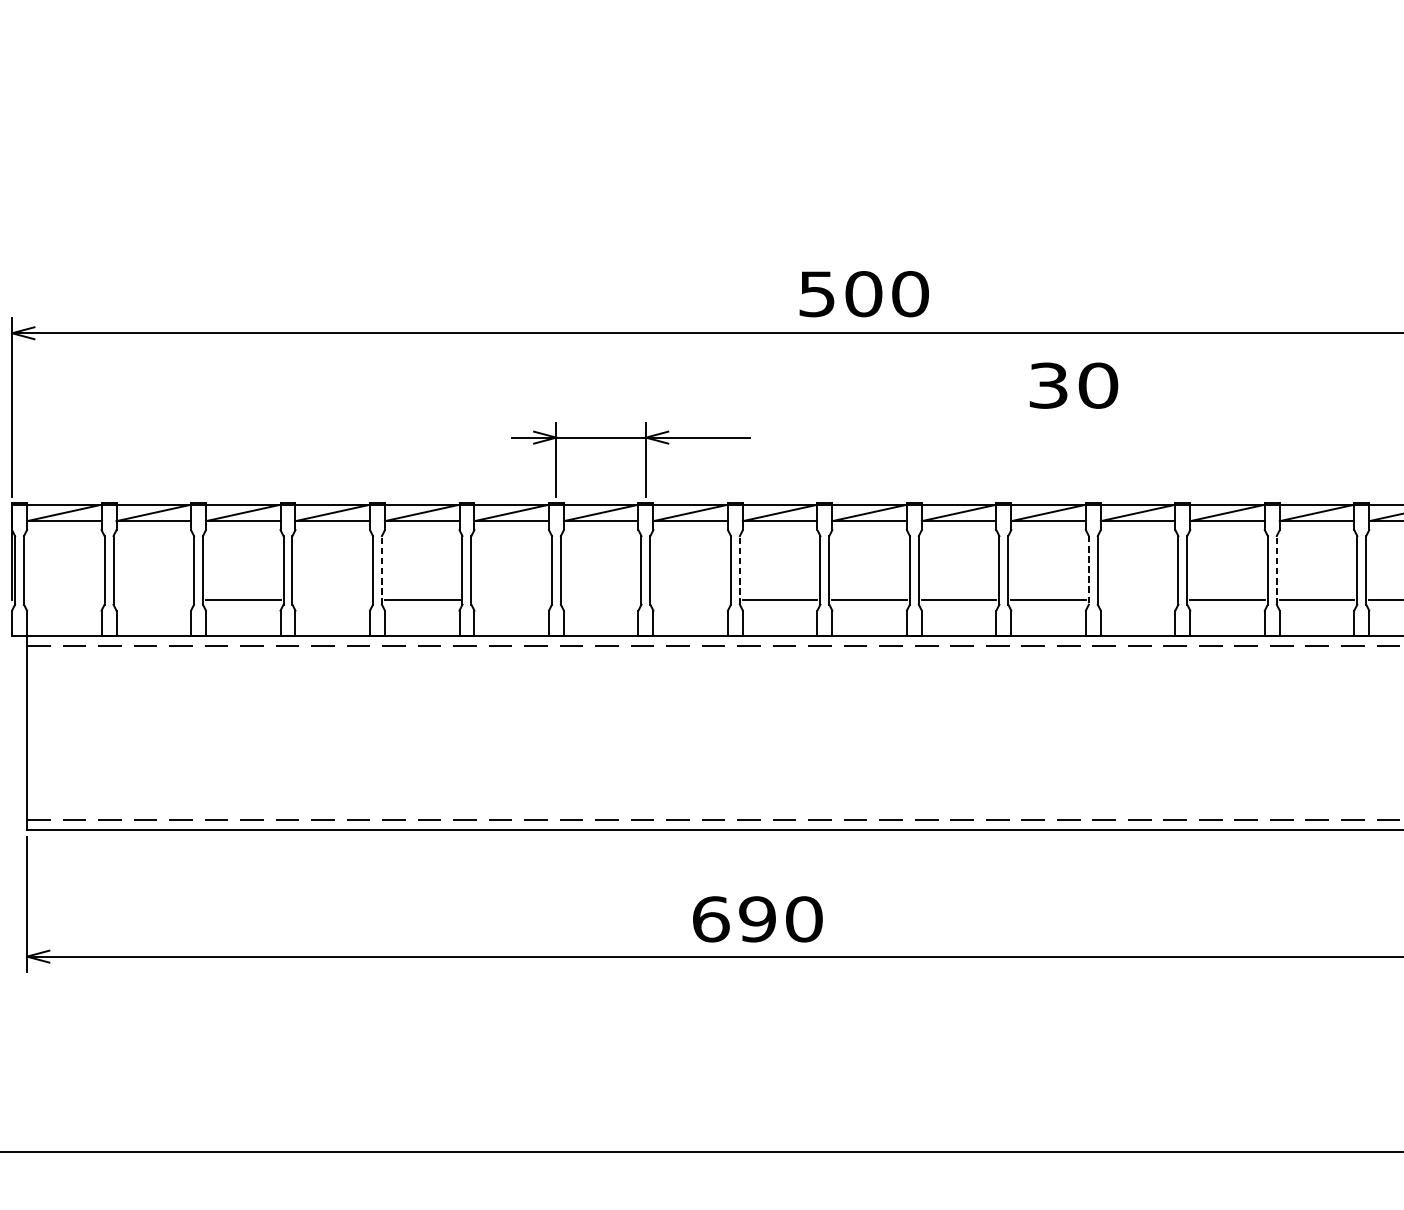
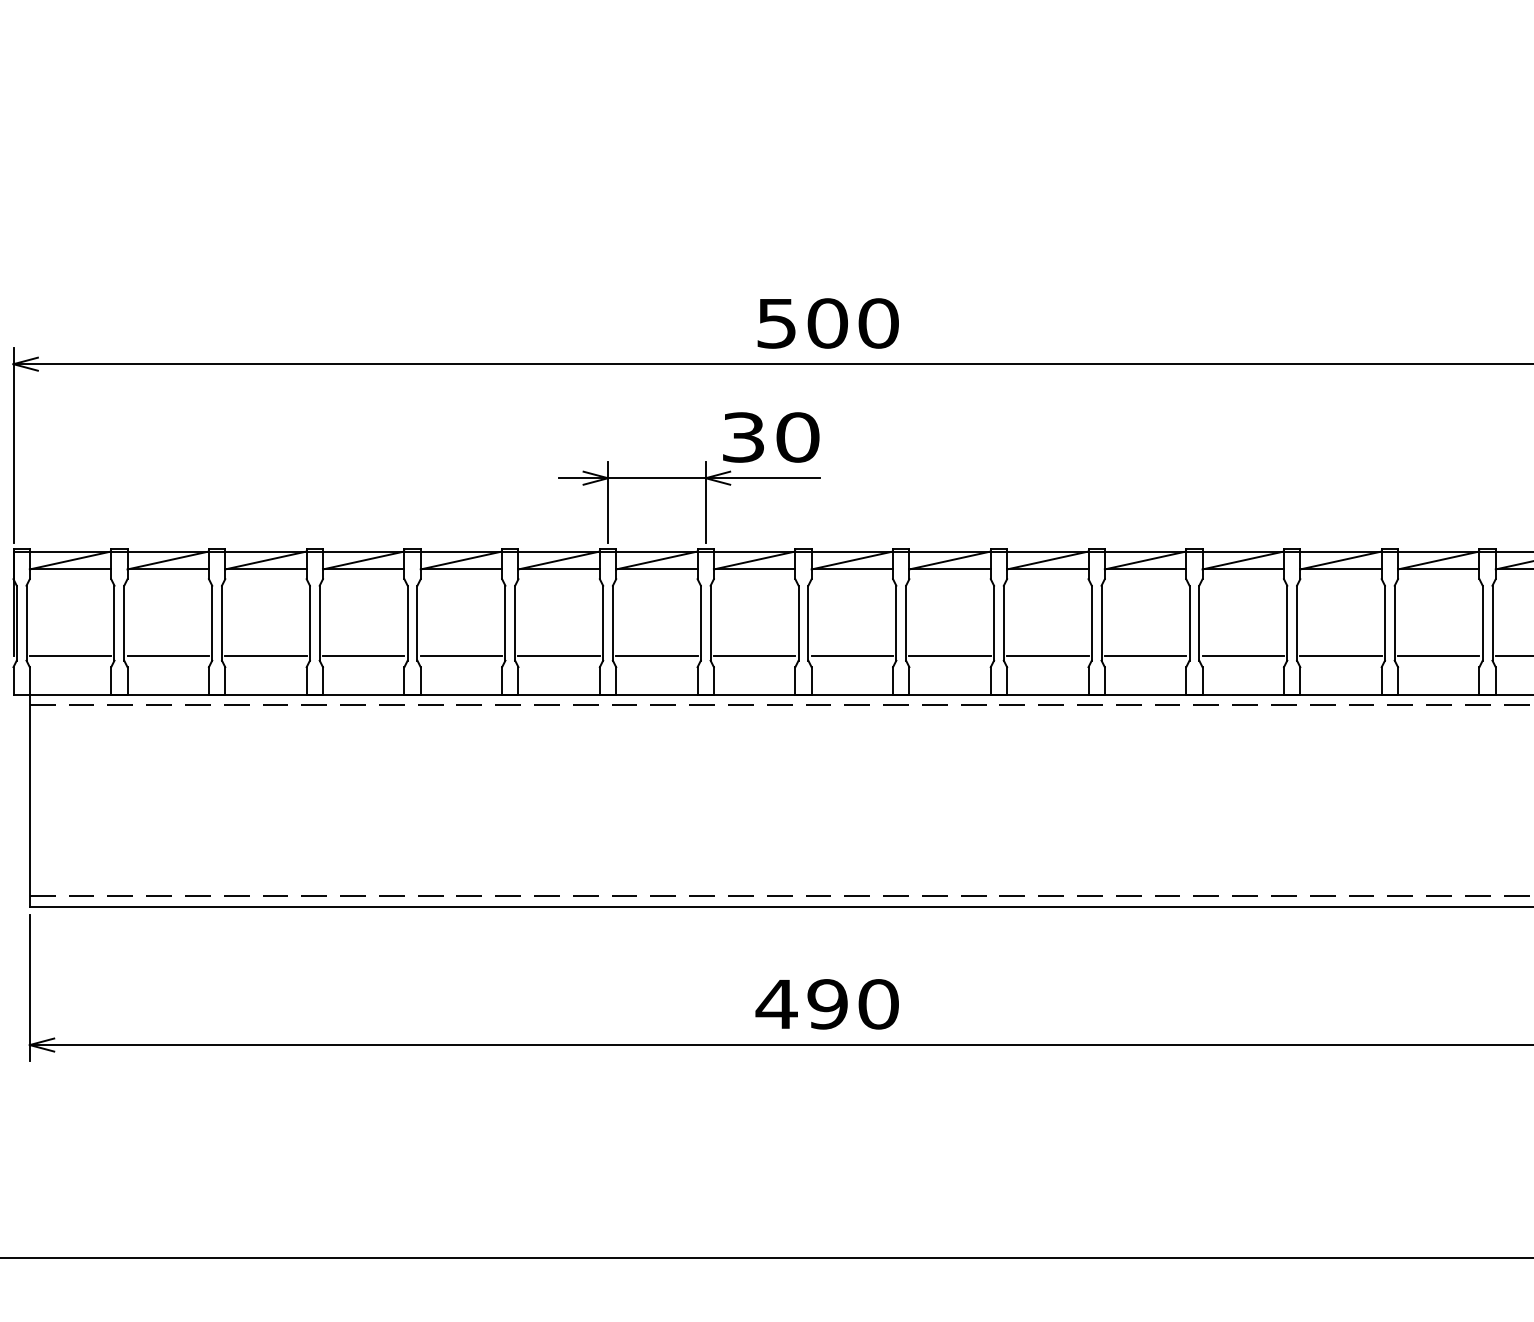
text: (863, 294) -> (827, 323), moved
text: (1074, 385) -> (771, 437), moved
line: (381, 569) -> (417, 622), dashed -> solid
line: (739, 569) -> (808, 622), dashed -> solid
line: (1276, 569) -> (1394, 622), dashed -> solid
line: (1088, 570) -> (1189, 623), dashed -> solid
line: (64, 599) -> (70, 655), added
line: (153, 599) -> (167, 655), added
line: (332, 599) -> (363, 655), added
line: (511, 599) -> (558, 655), added
line: (600, 599) -> (656, 655), added
line: (690, 599) -> (754, 655), added
line: (1138, 599) -> (1243, 655), added
text: (710, 919) -> (776, 1004), 690 -> 490

